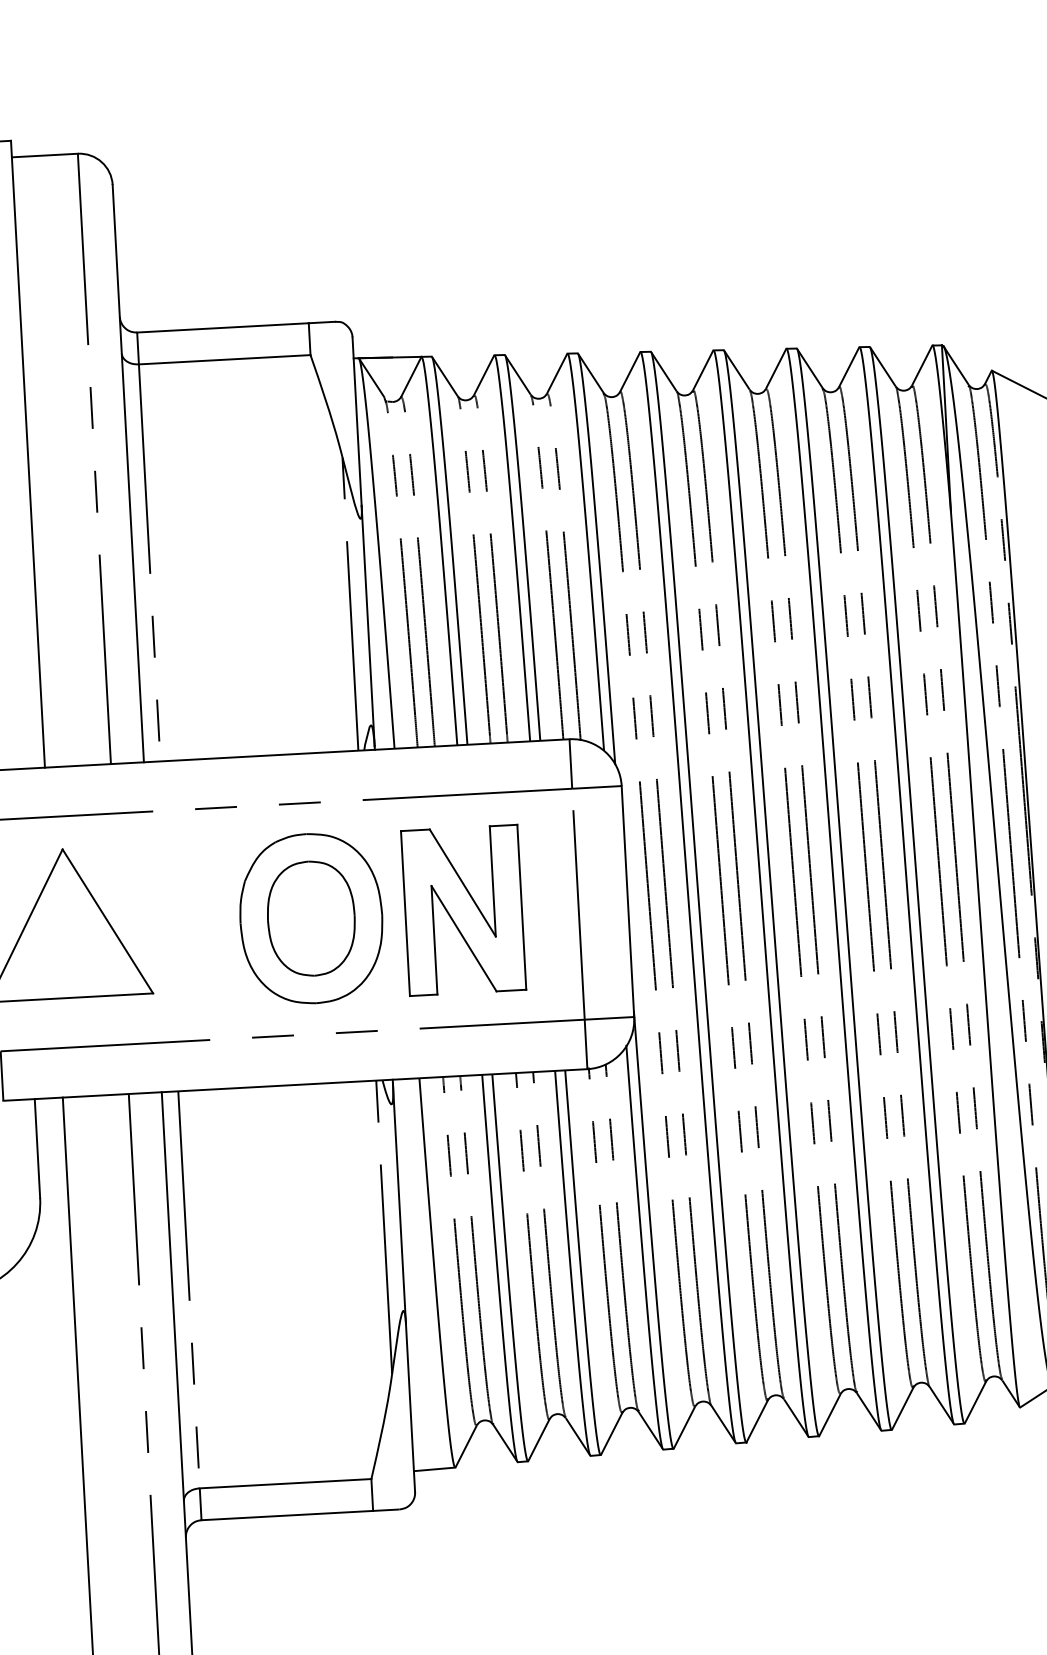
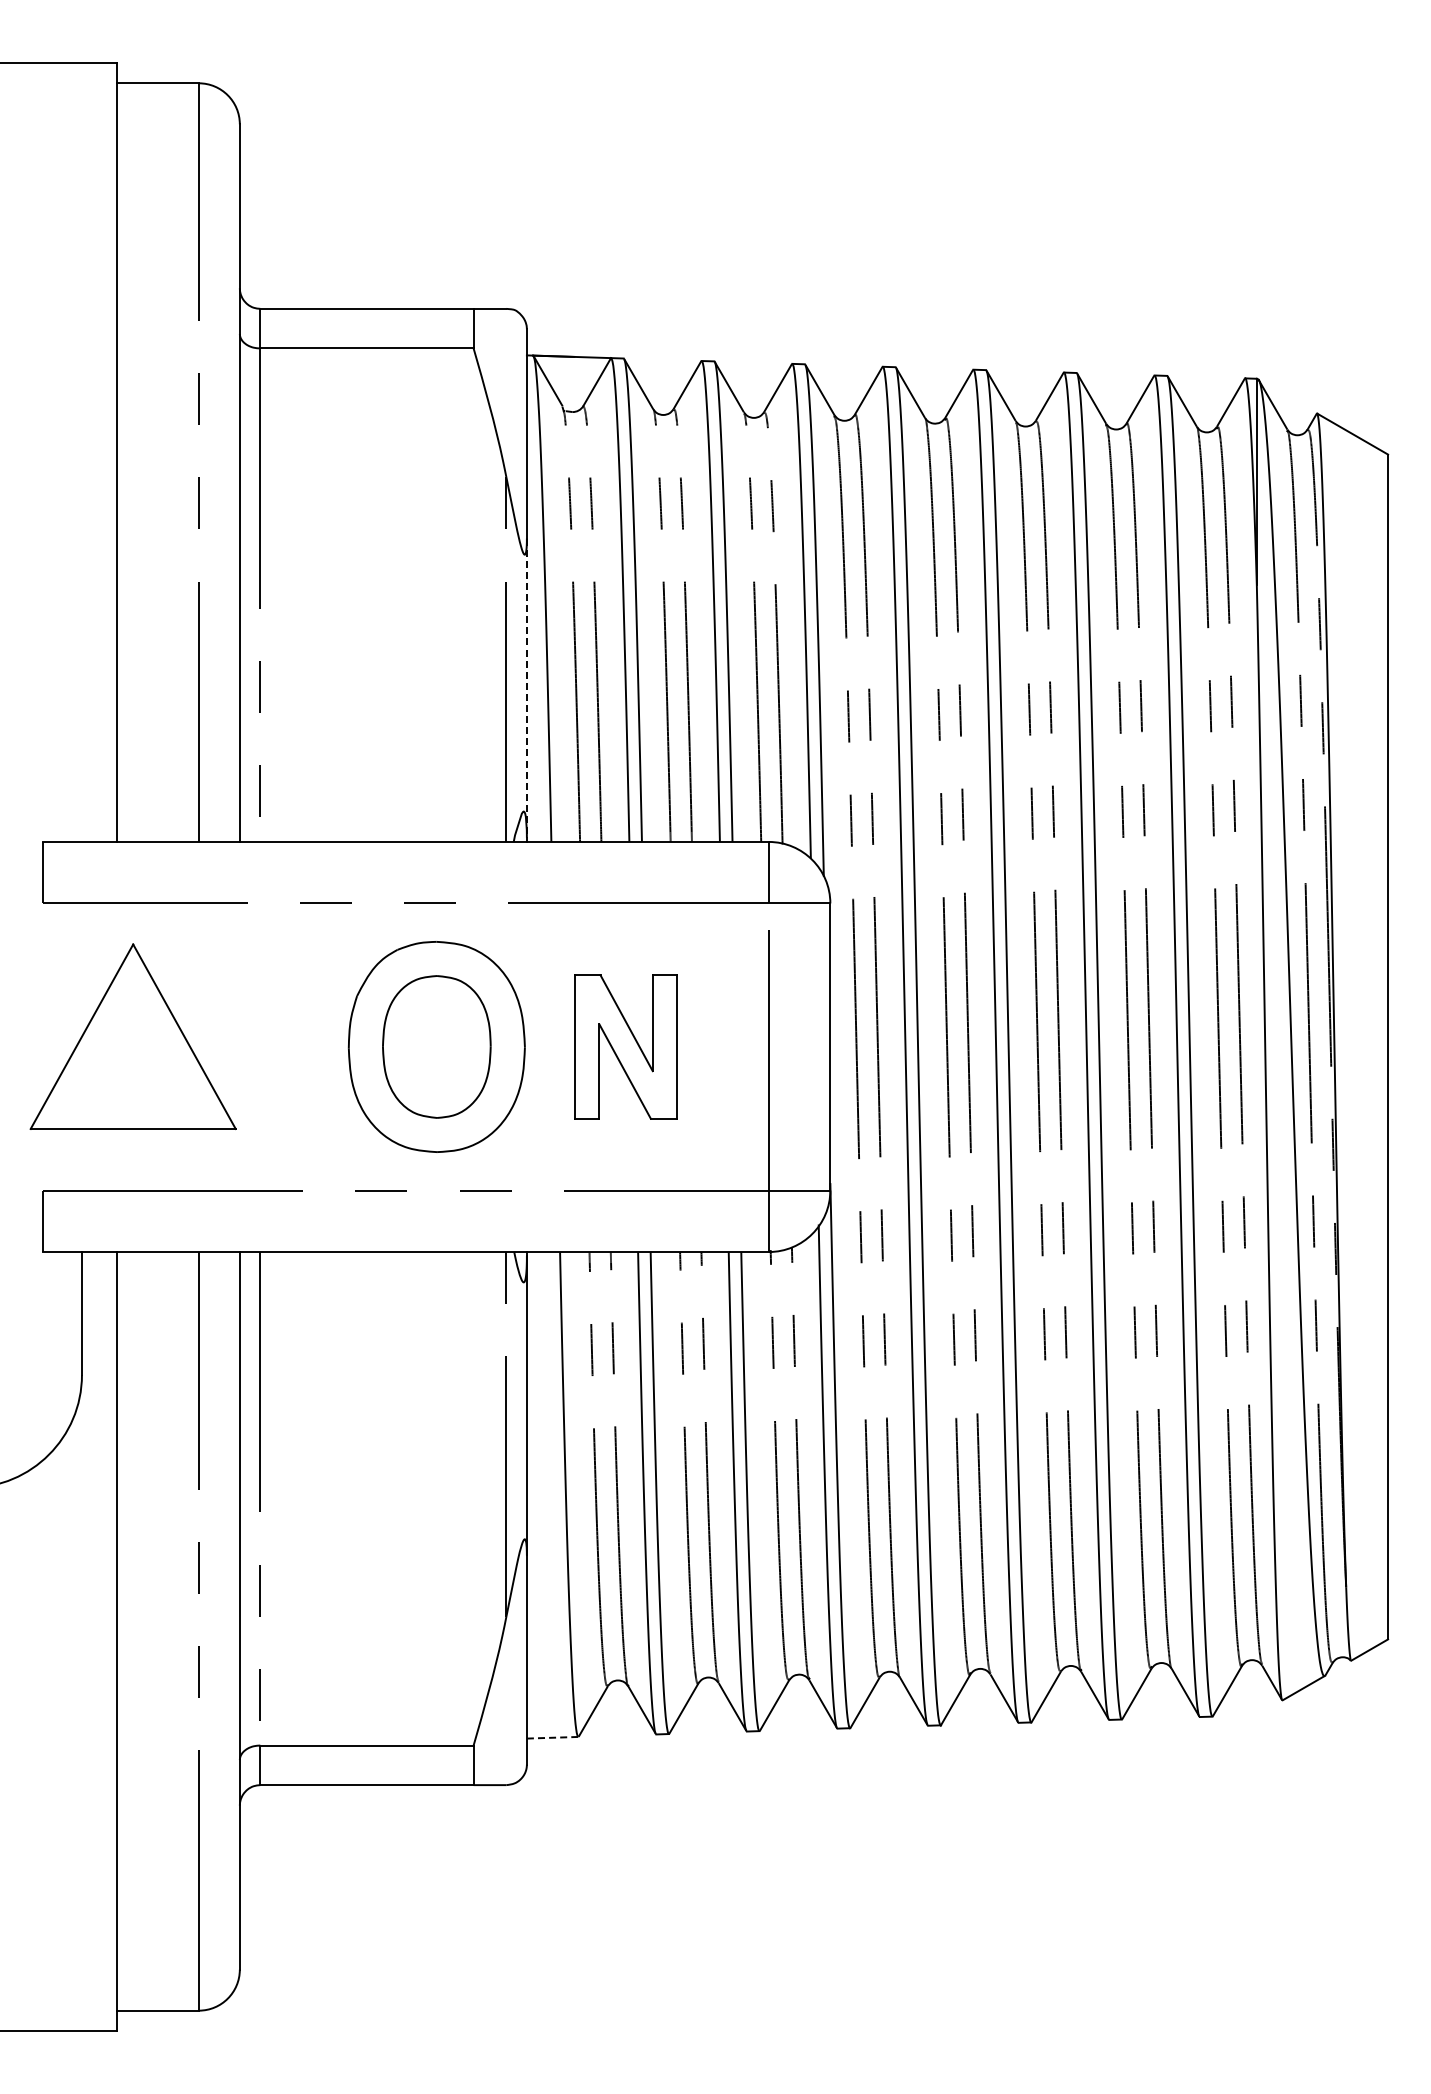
line: (367, 626) -> (526, 688), solid -> dashed
part: (463, 910) -> (625, 1046), size x0.7
line: (434, 1469) -> (552, 1737), solid -> dashed

